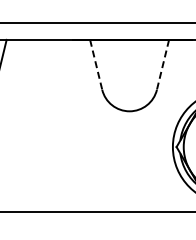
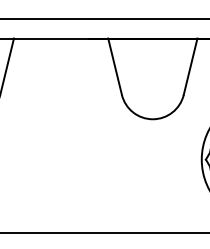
line: (96, 64) -> (115, 66), dashed -> solid
line: (163, 64) -> (191, 66), dashed -> solid

